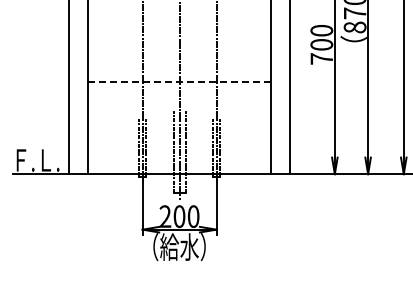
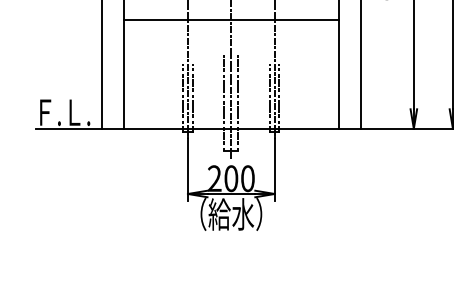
line: (179, 81) -> (231, 19), dashed -> solid

